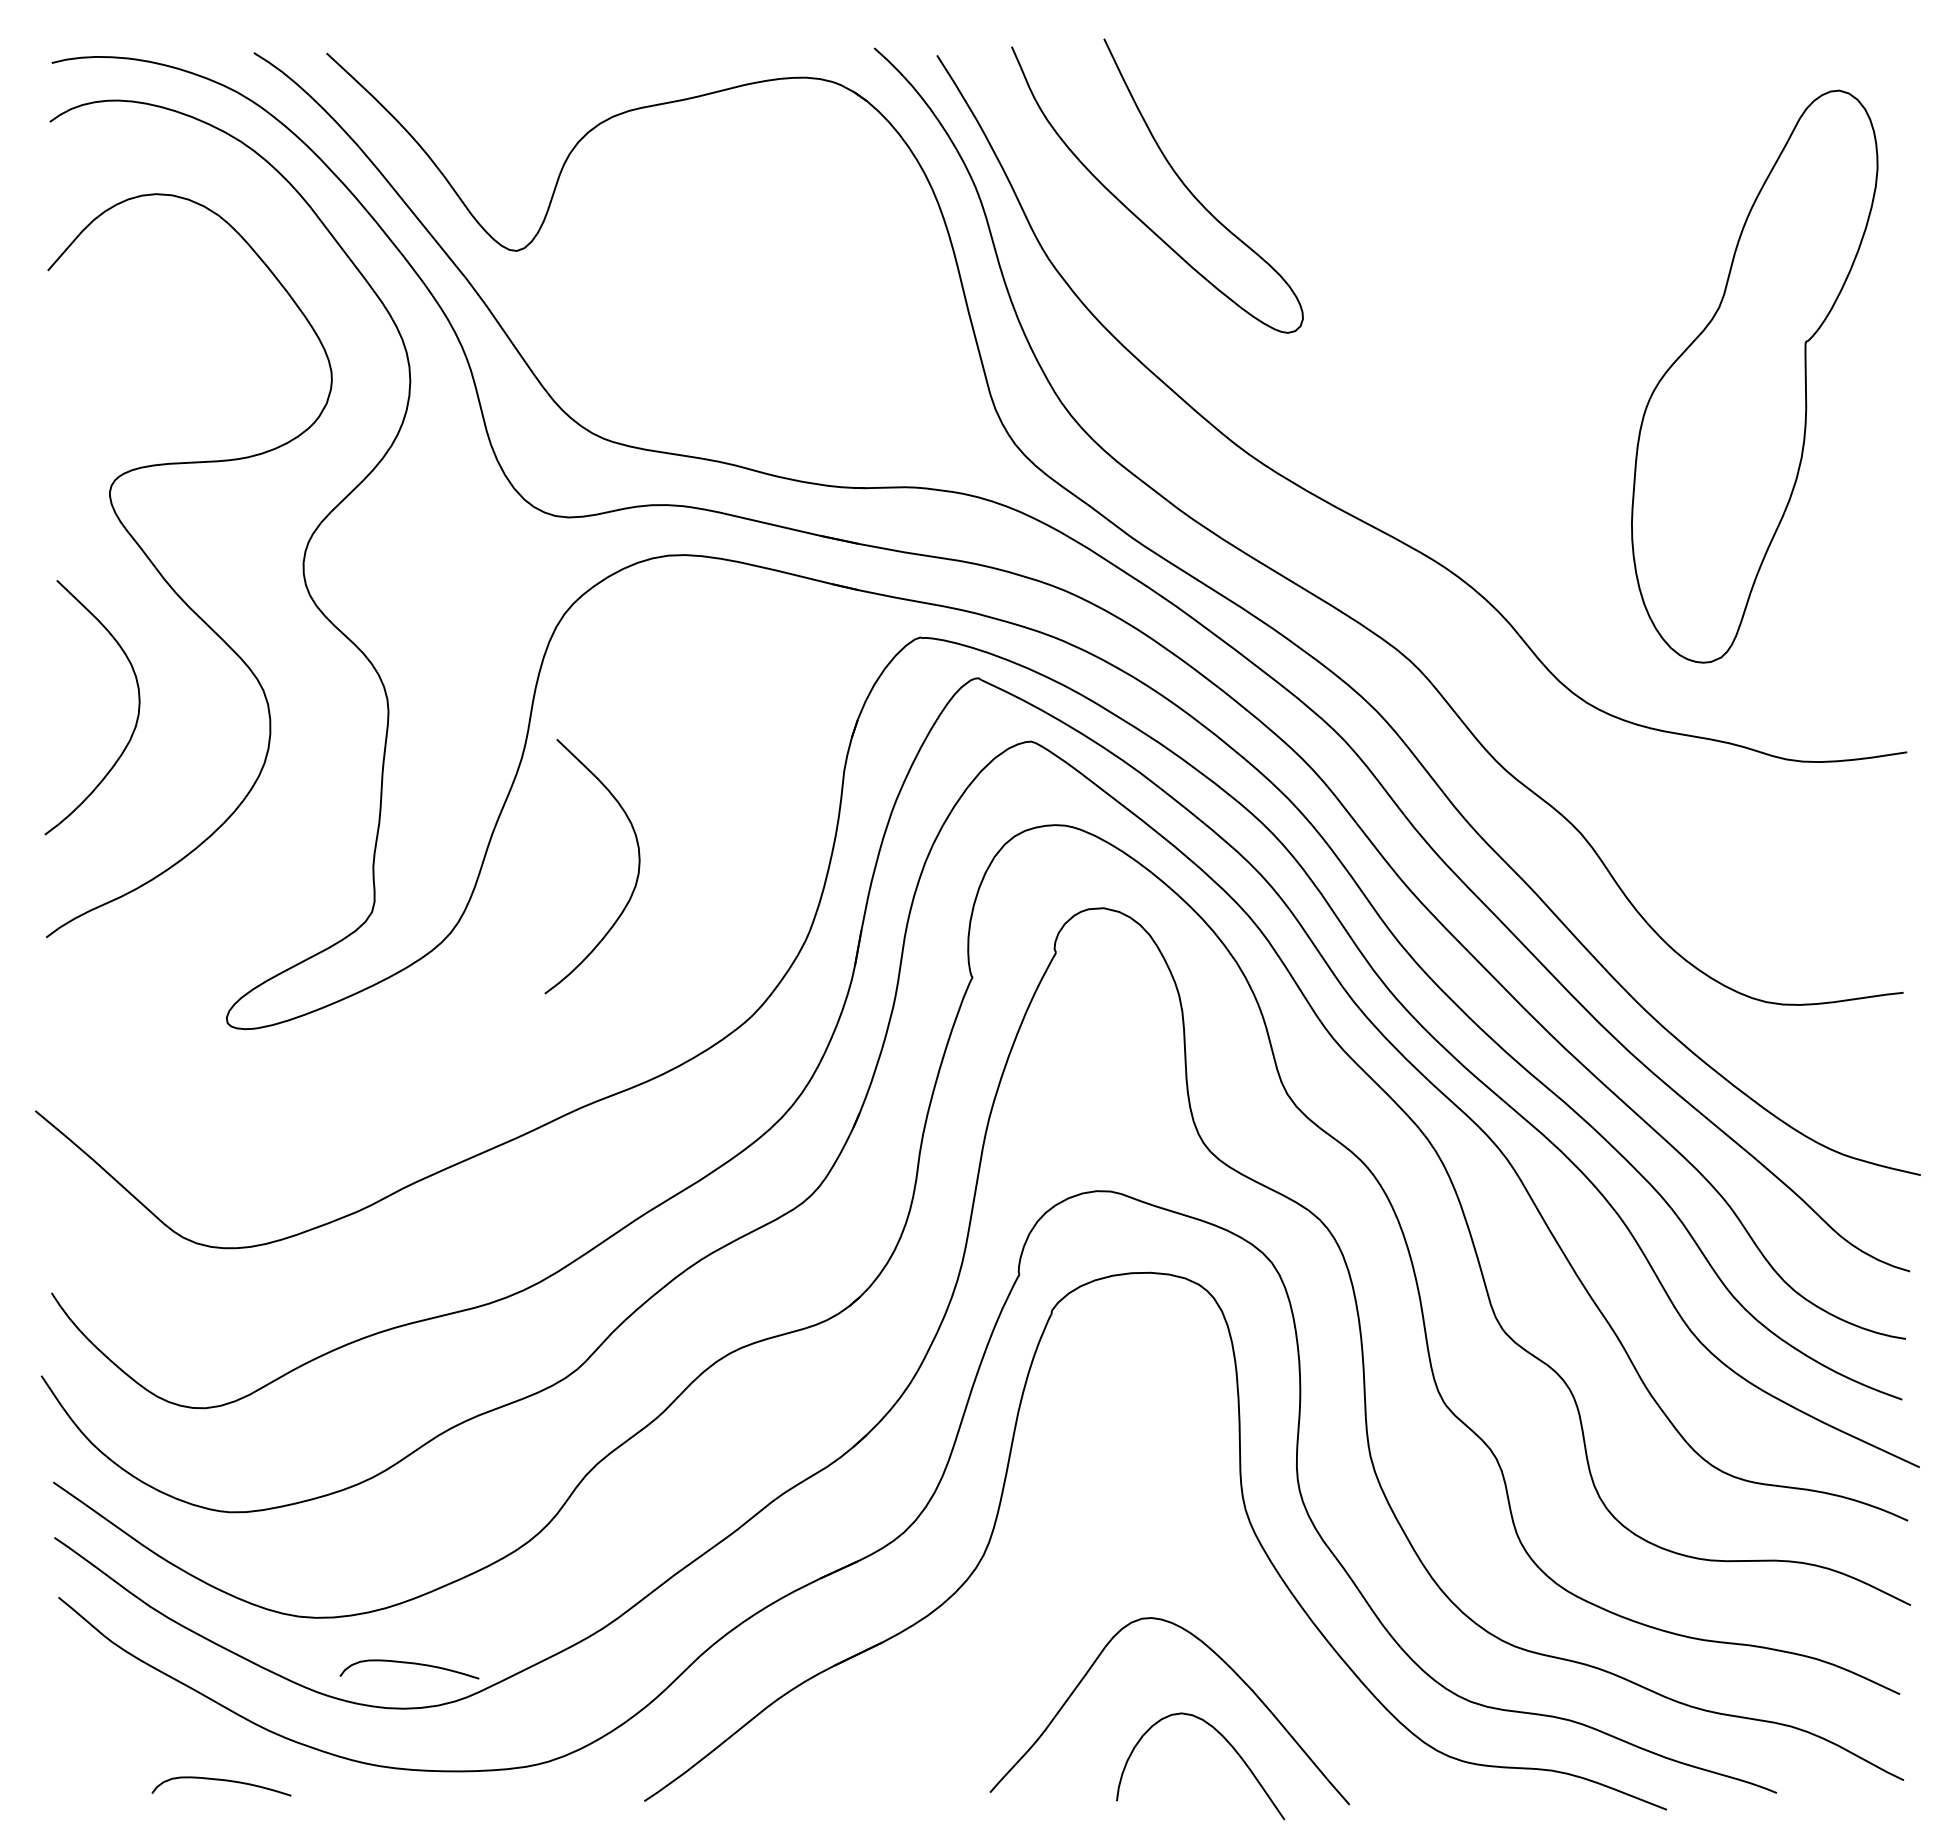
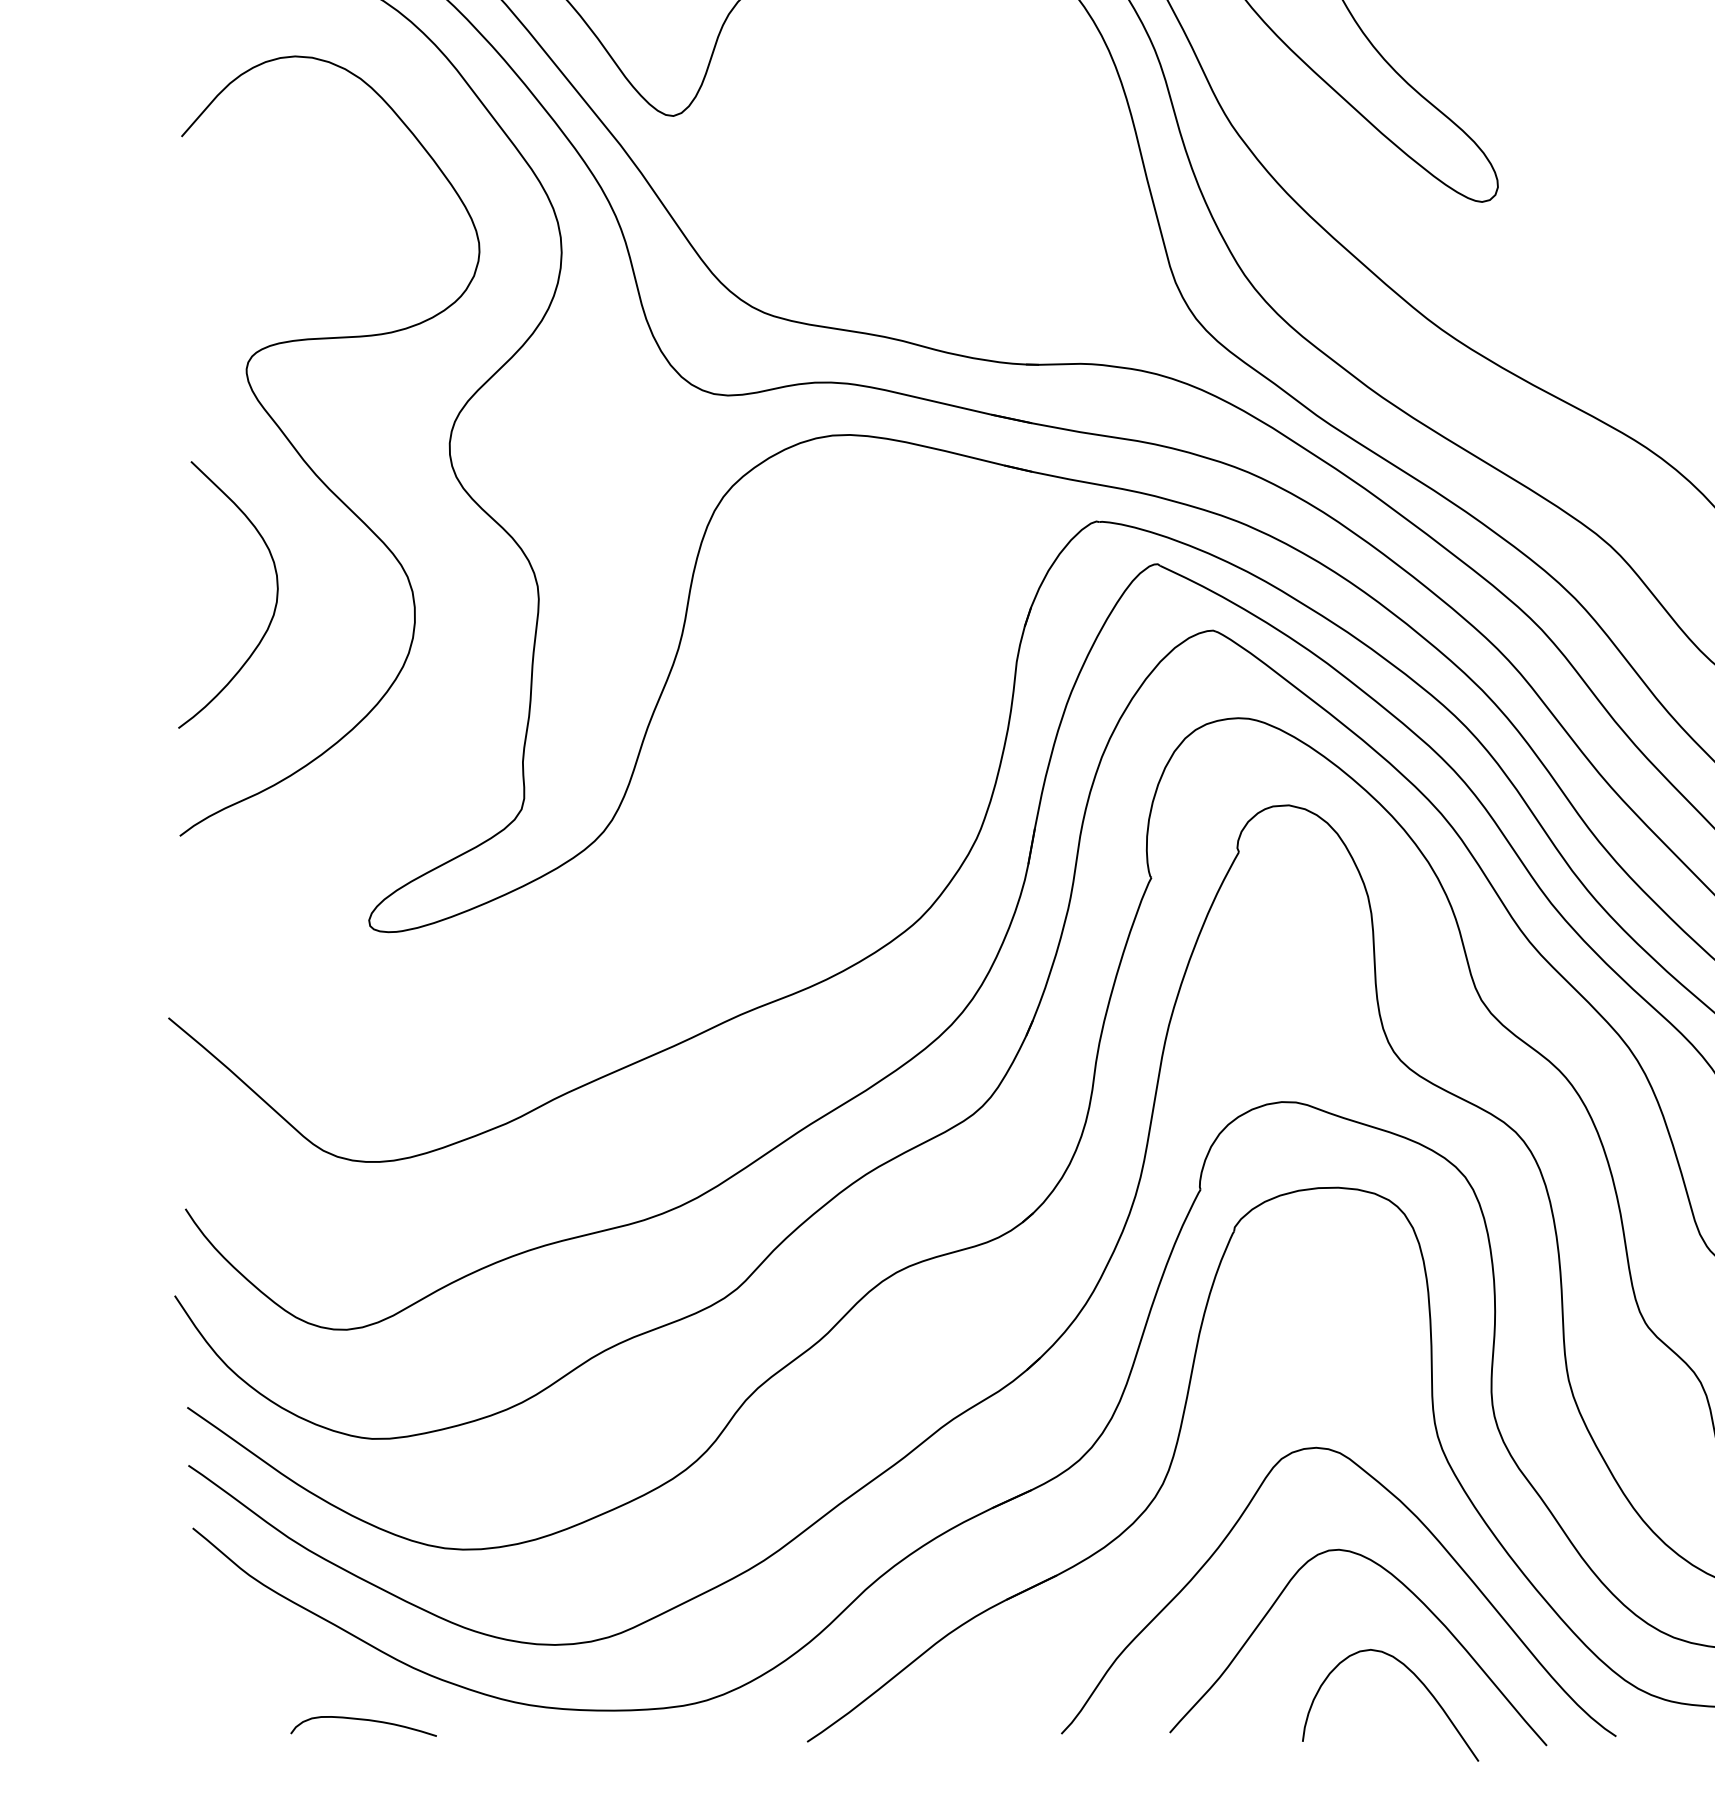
curve: (636, 877) -> (798, 773), removed
curve: (1222, 1585) -> (1413, 1515), added
curve: (412, 1664) -> (564, 1598), removed

